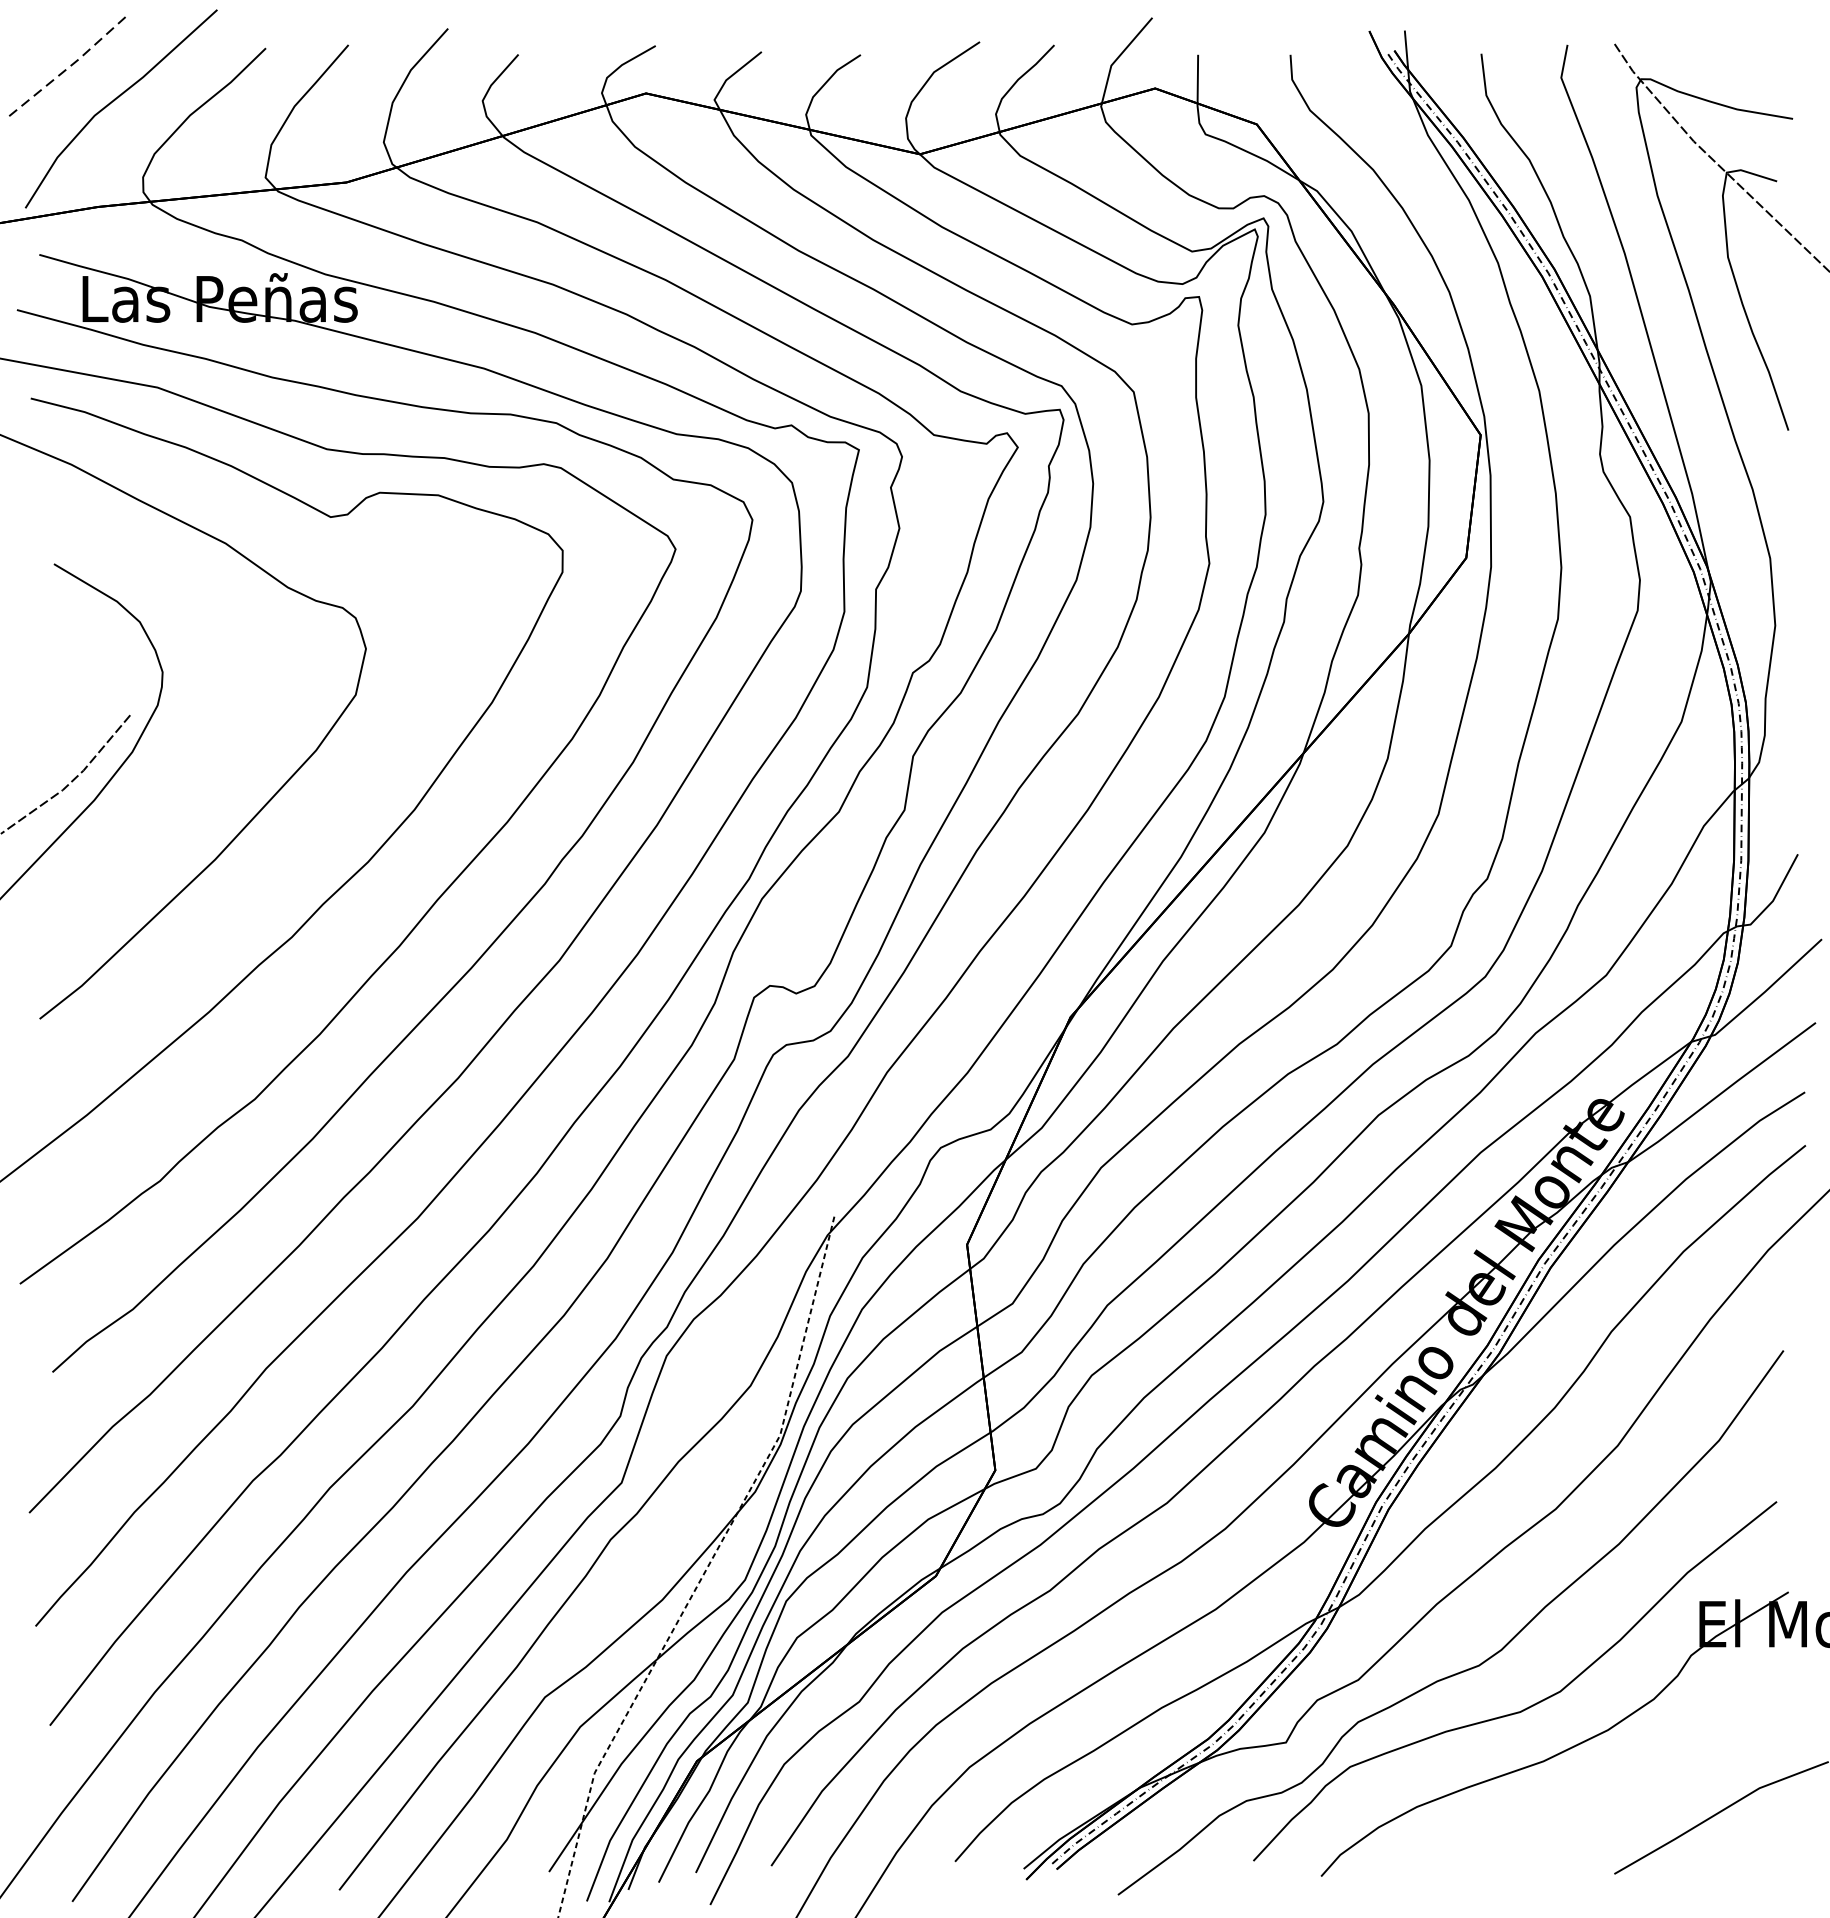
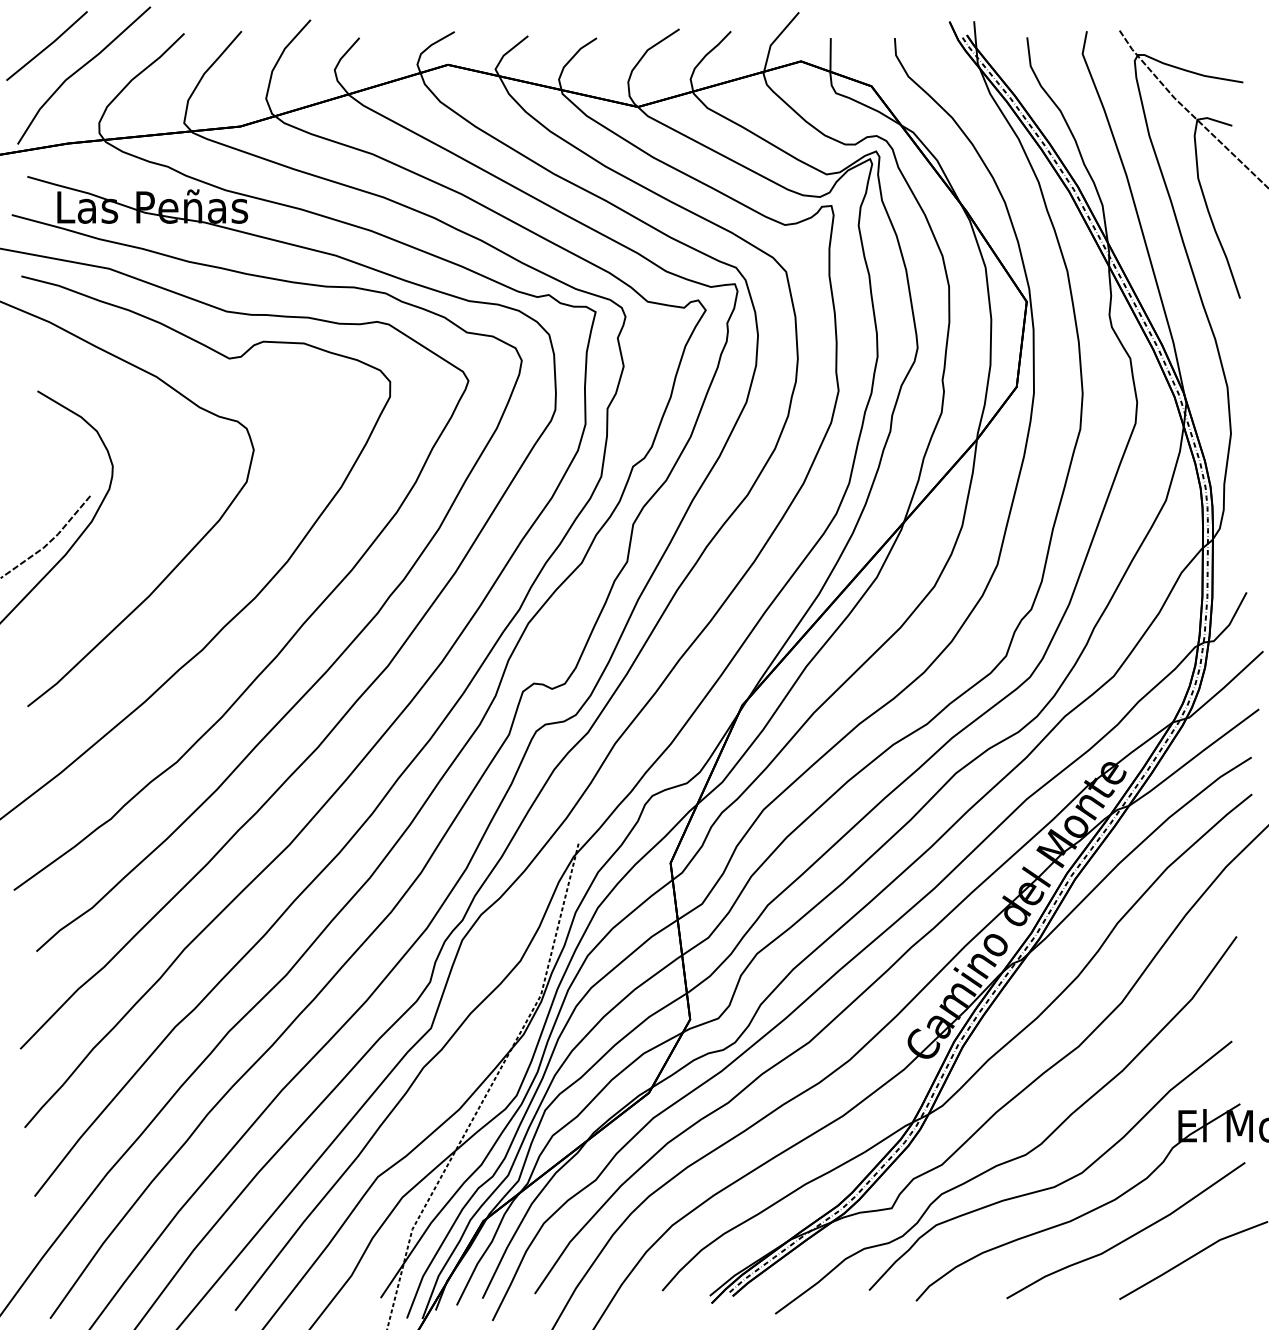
line: (69, 66) -> (48, 46), dashed -> solid
curve: (1628, 1783) -> (1129, 1236), added

